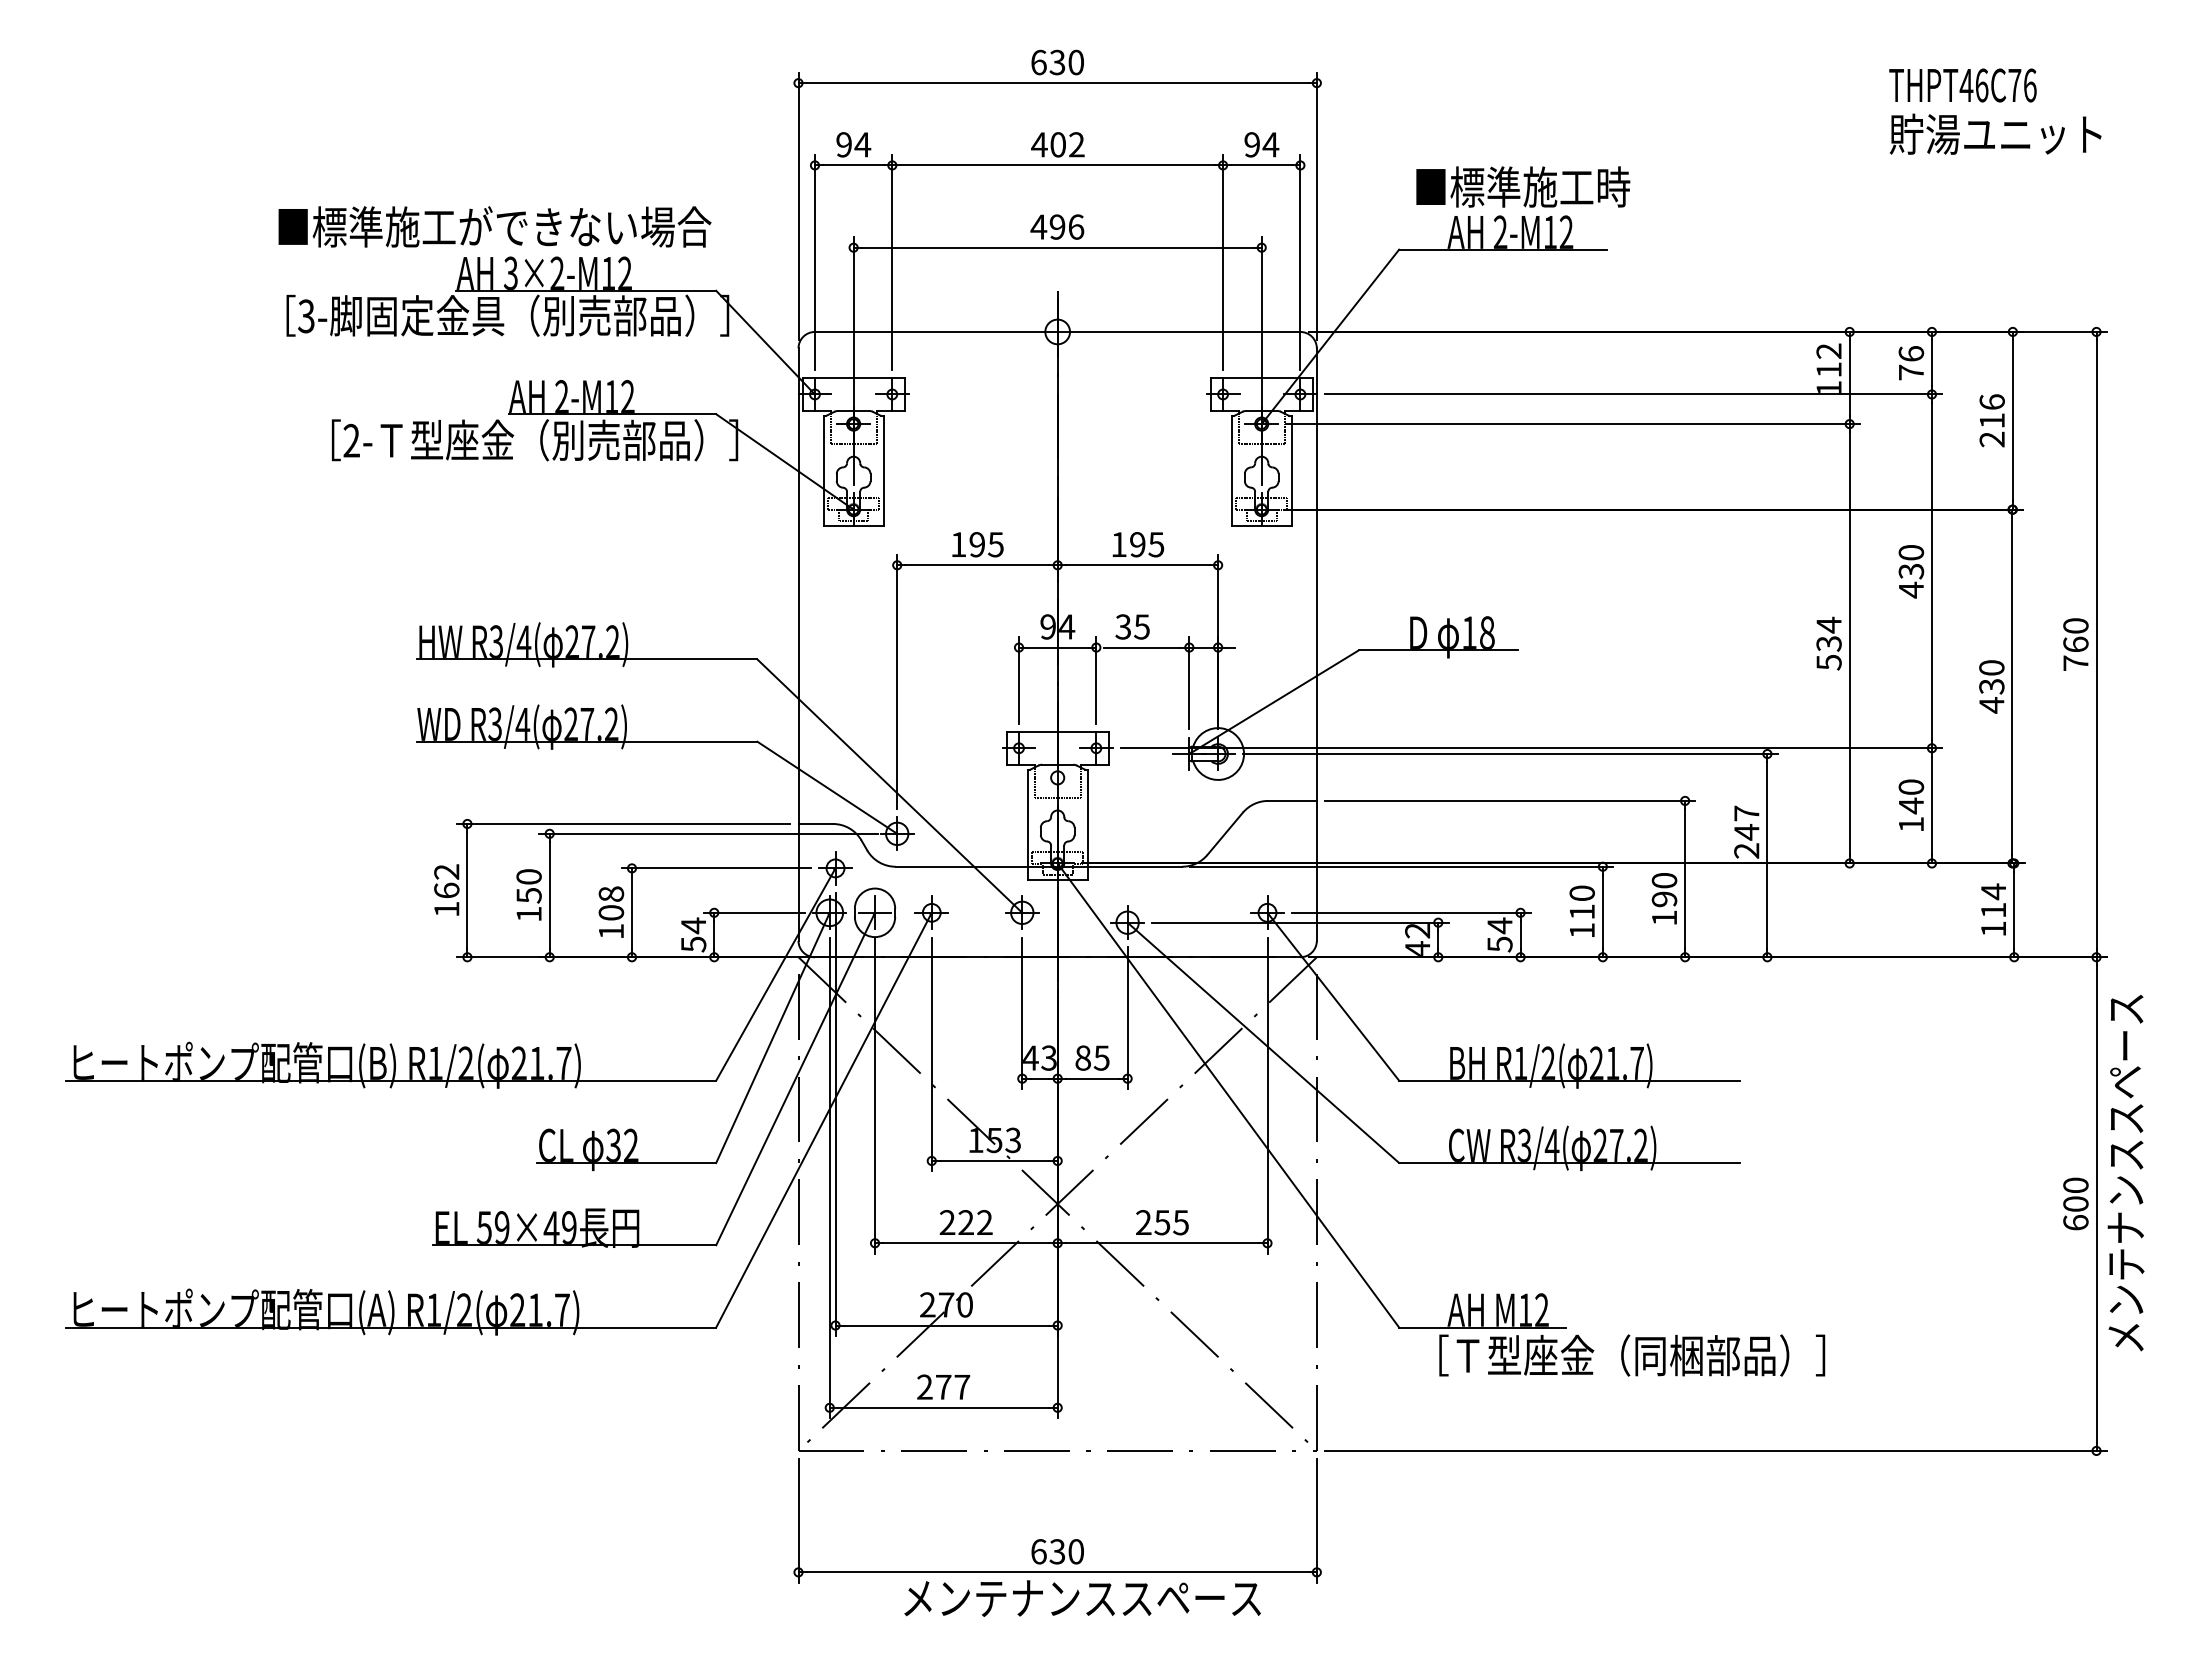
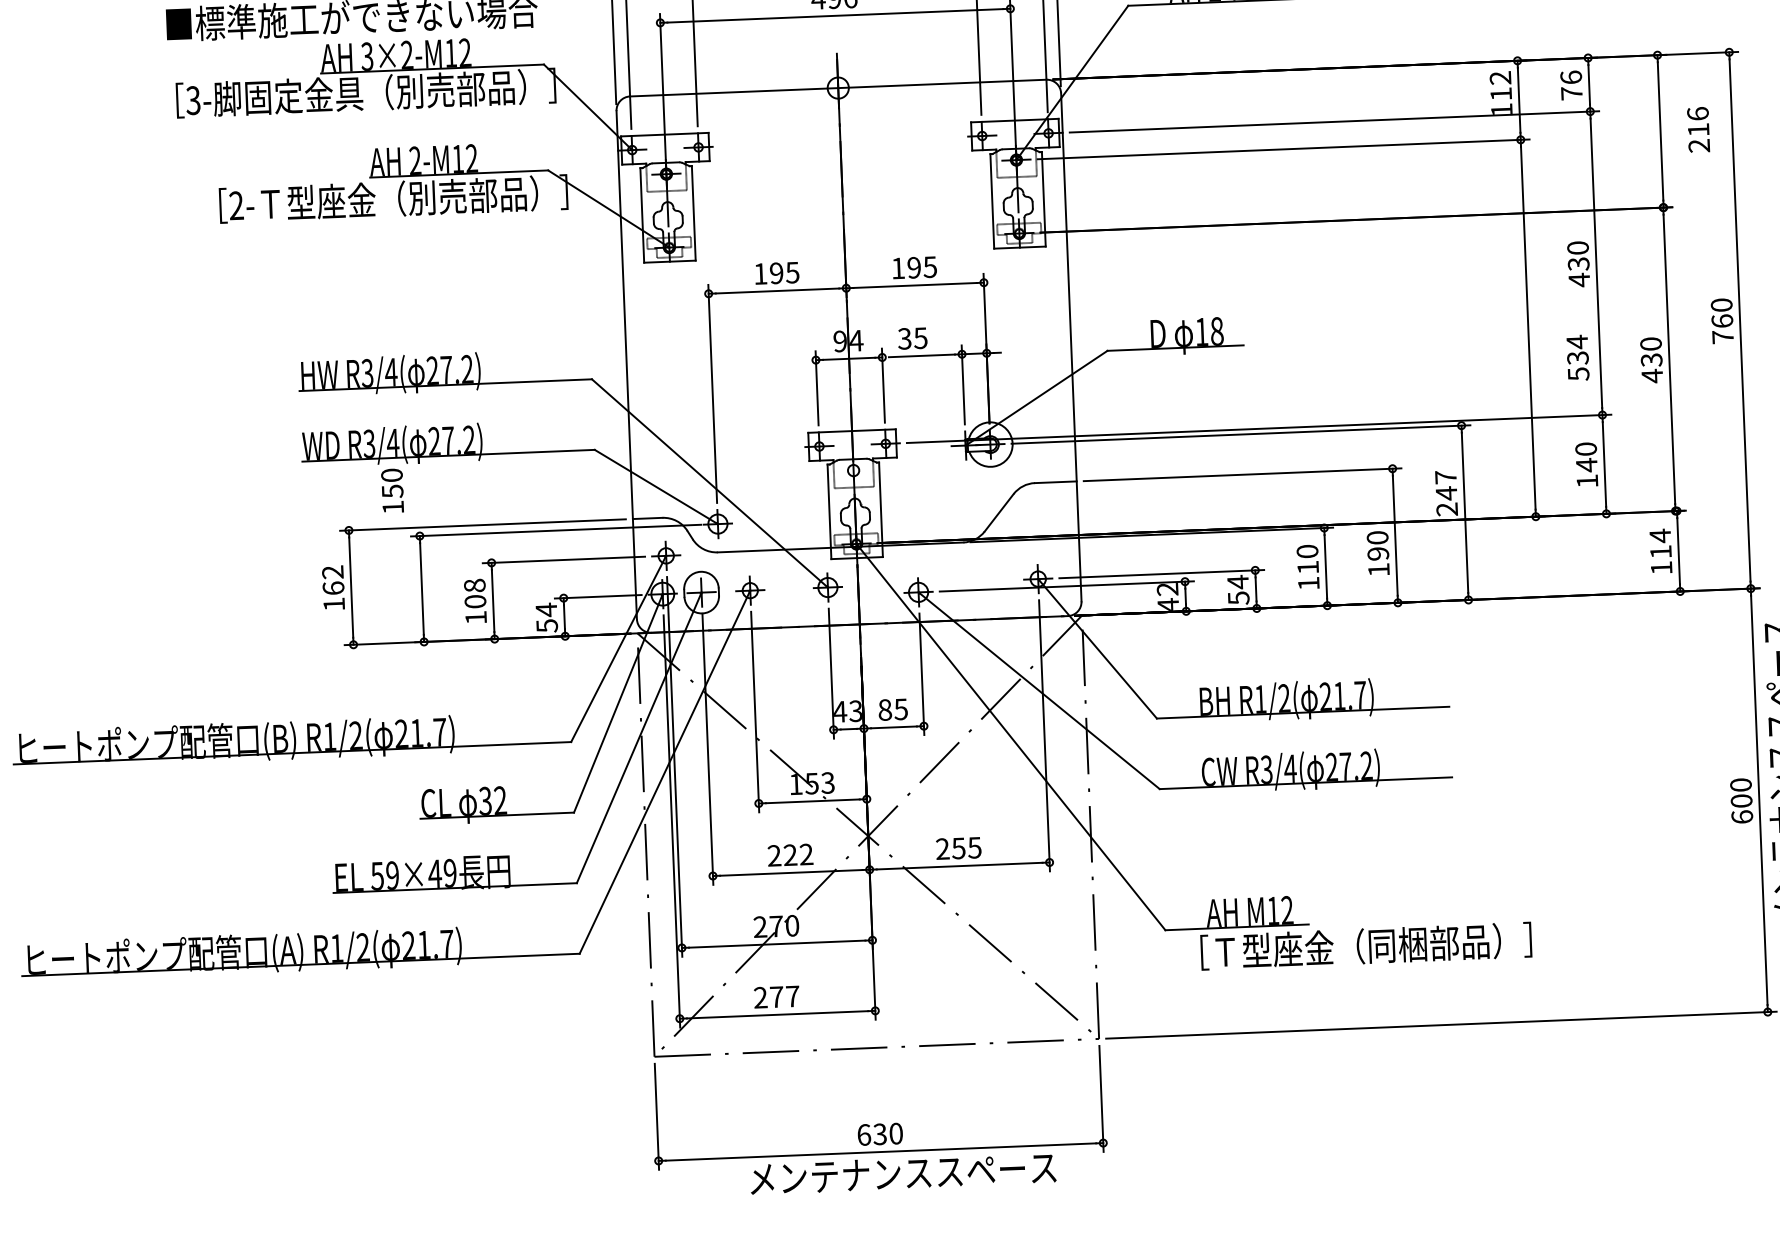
text: (1991, 420) -> (1698, 129), moved
text: (1828, 643) -> (1577, 357), moved
text: (528, 894) -> (392, 490), moved

